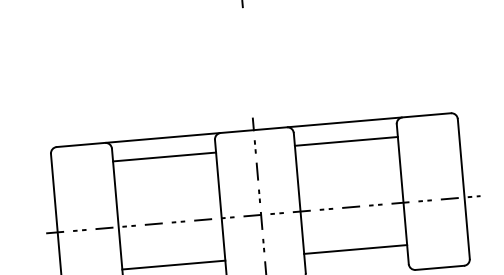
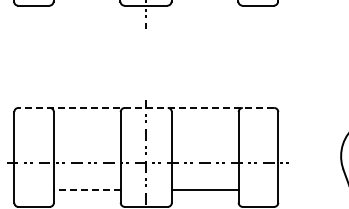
line: (254, 129) -> (146, 107), solid -> dashed
line: (345, 141) -> (204, 120), removed
line: (163, 157) -> (86, 120), removed
line: (172, 265) -> (86, 190), solid -> dashed

